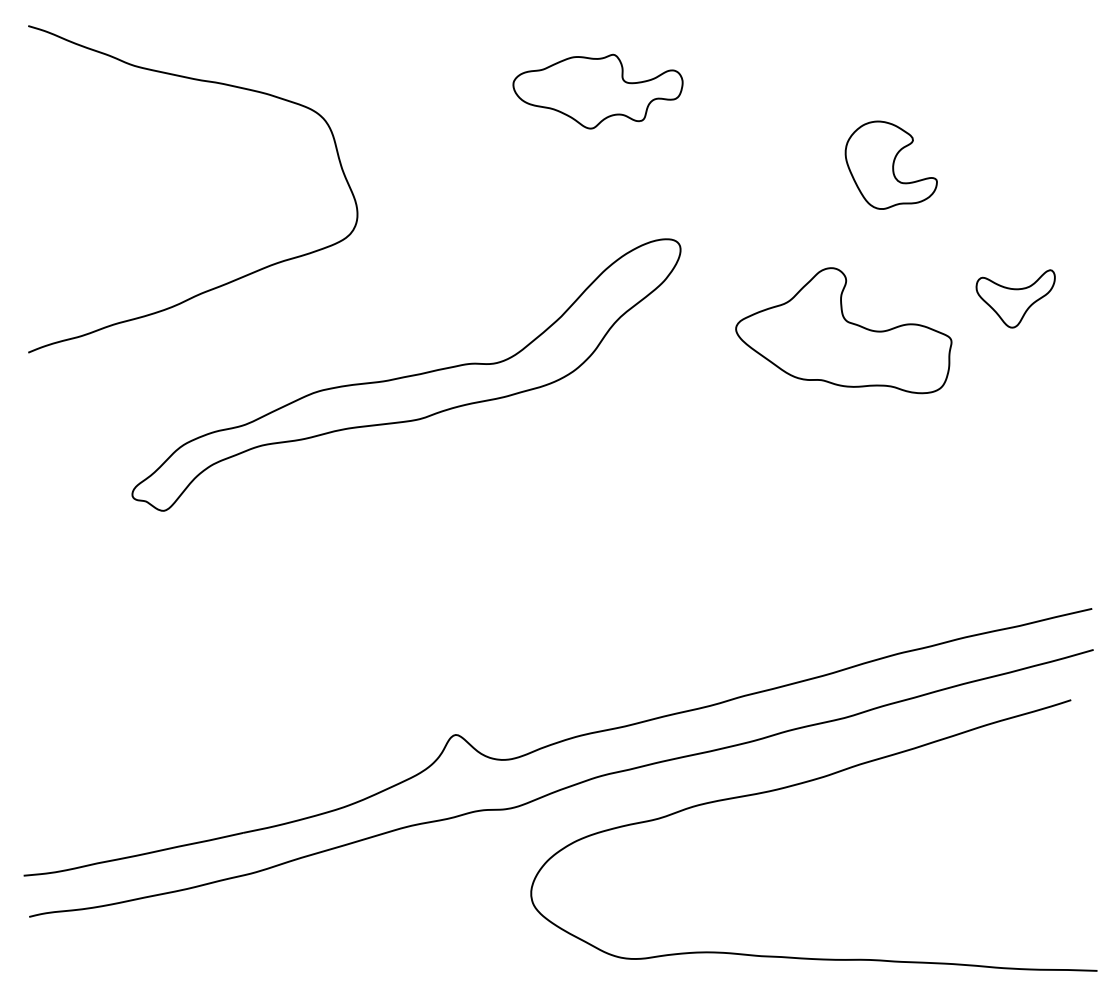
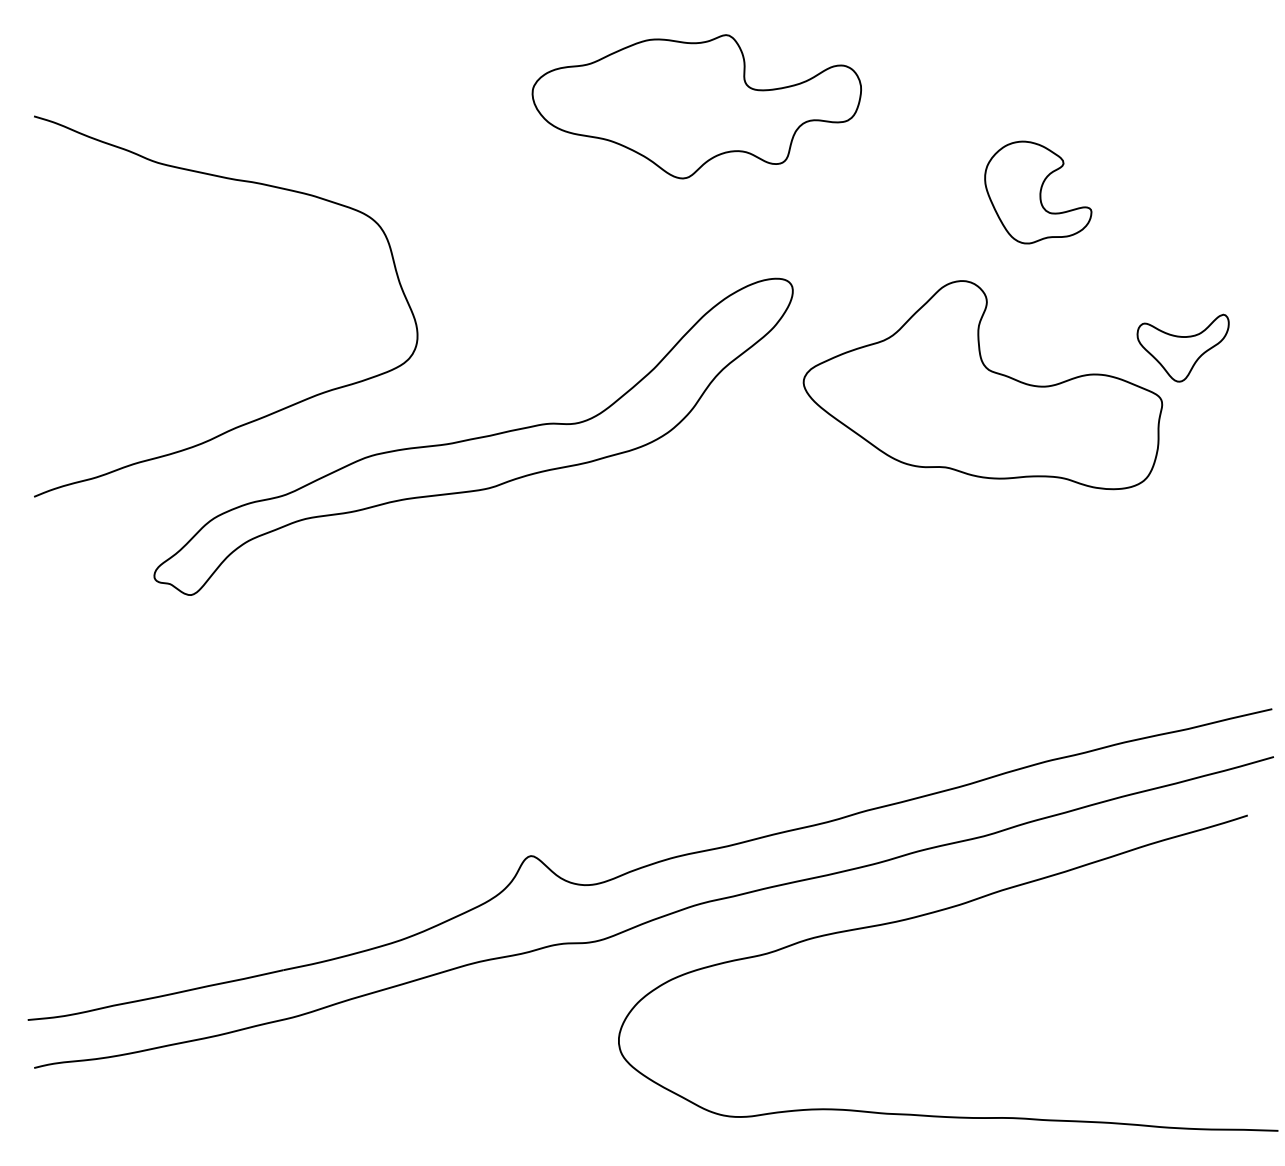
part: (597, 91) -> (696, 106), size x1.67
curve: (230, 281) -> (269, 413), moved
part: (843, 330) -> (982, 385), size x1.43

